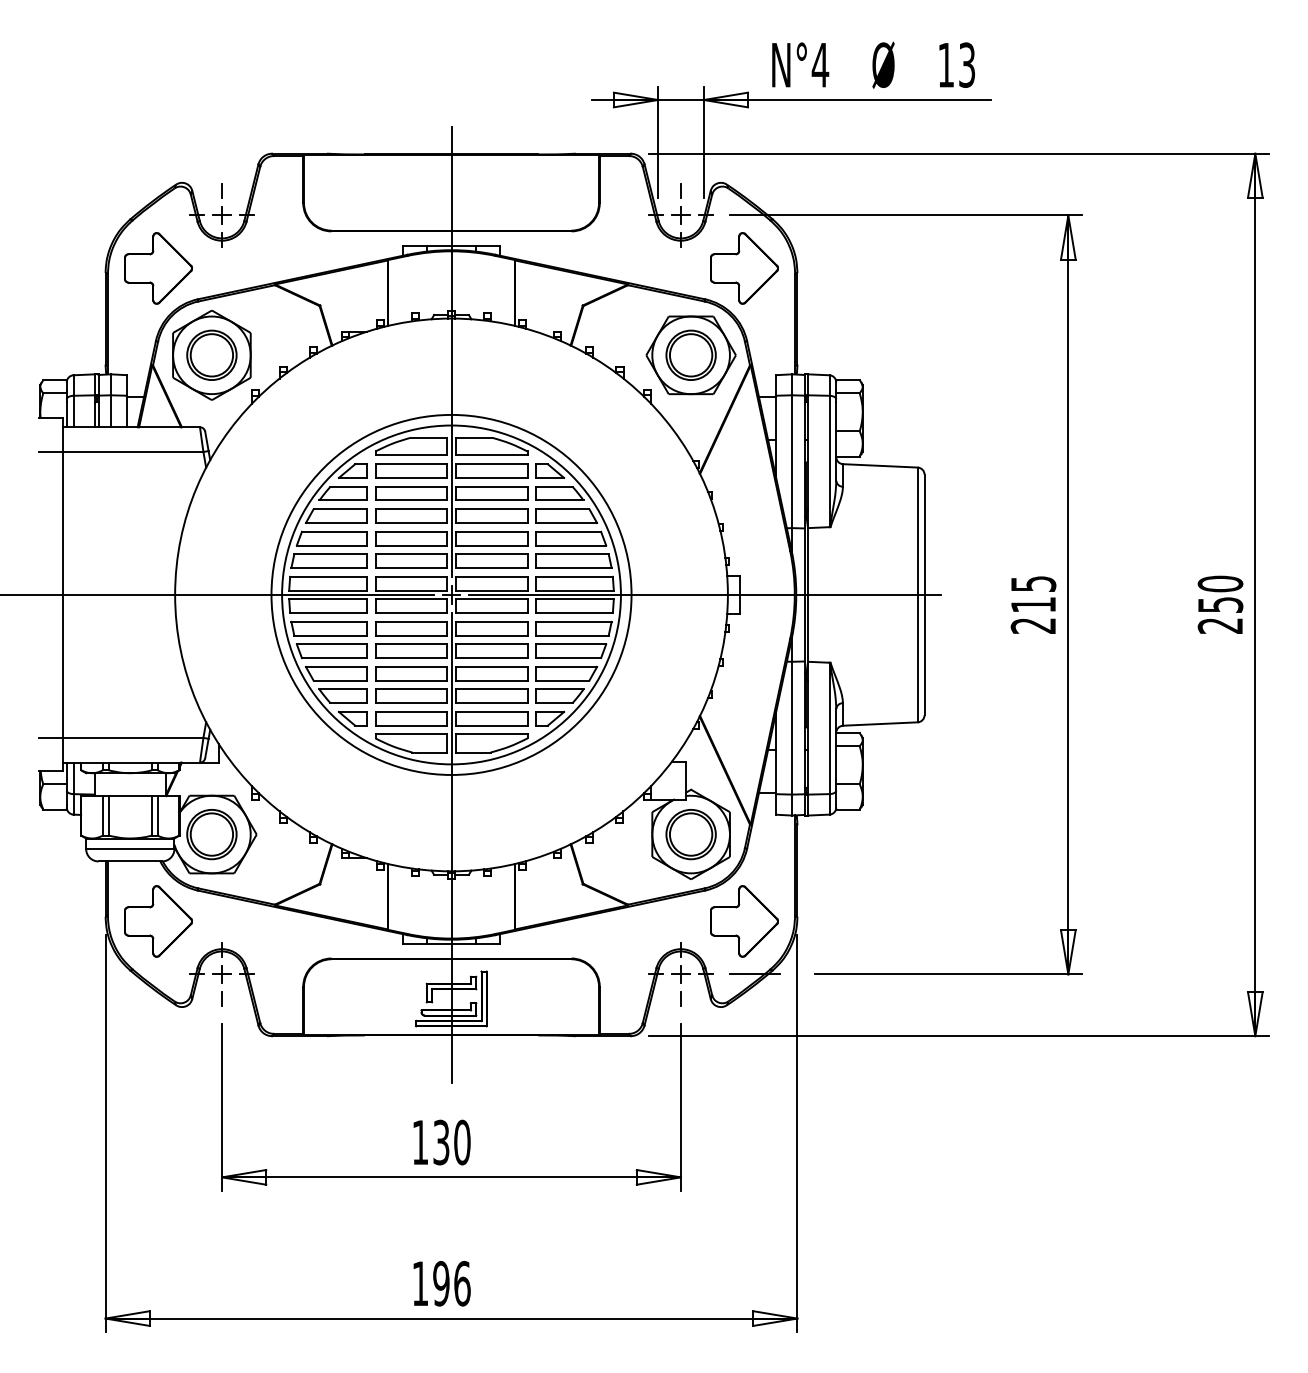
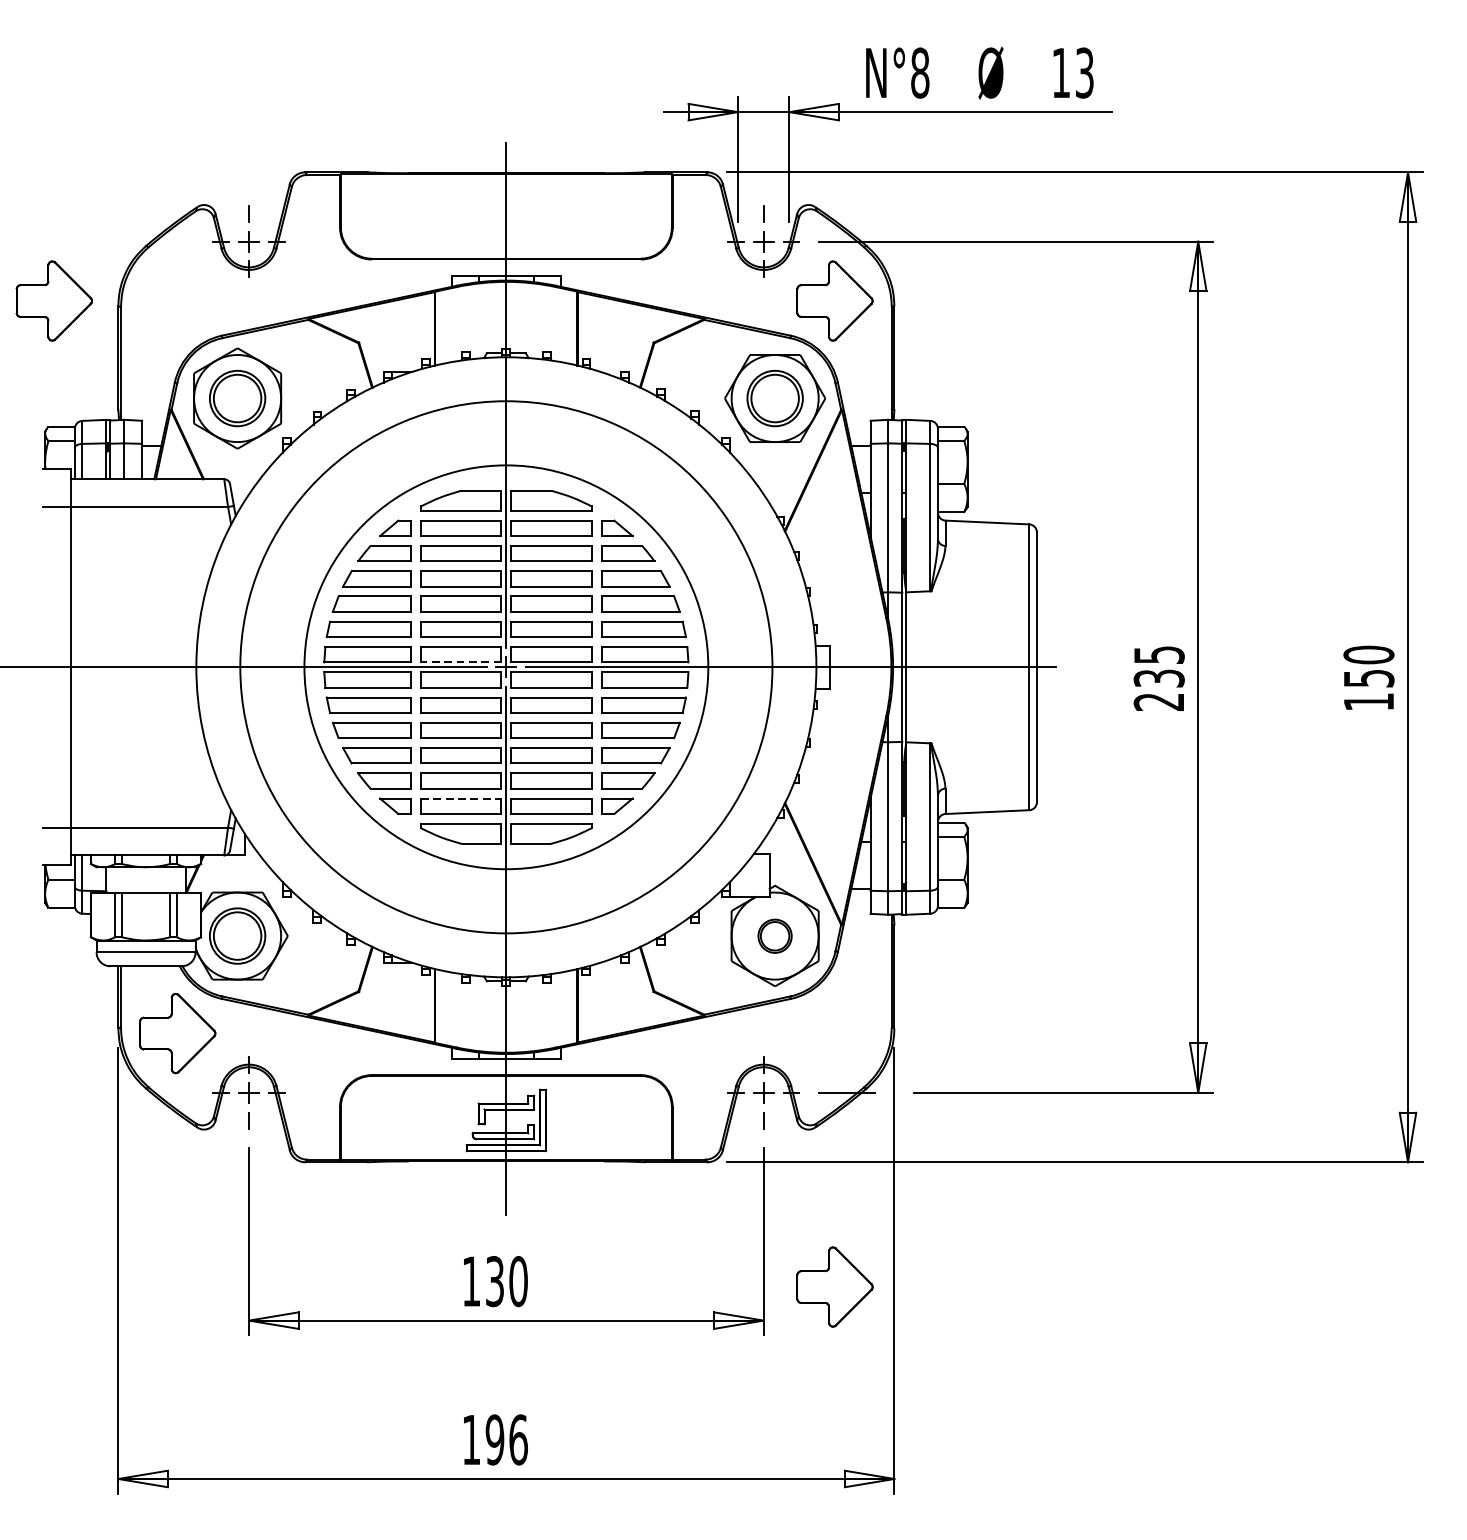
text: (820, 64) -> (920, 72), N°4 -> N°8
part: (158, 268) -> (54, 301), moved
line: (411, 590) -> (461, 662), solid -> dashed
circle: (451, 594) -> (506, 666), size x1.4
text: (1033, 604) -> (1159, 678), 215 -> 235
text: (1219, 625) -> (1367, 701), 250 -> 150
line: (411, 711) -> (461, 798), solid -> dashed
part: (690, 834) -> (774, 936), size x0.6
part: (744, 921) -> (835, 1287), moved

